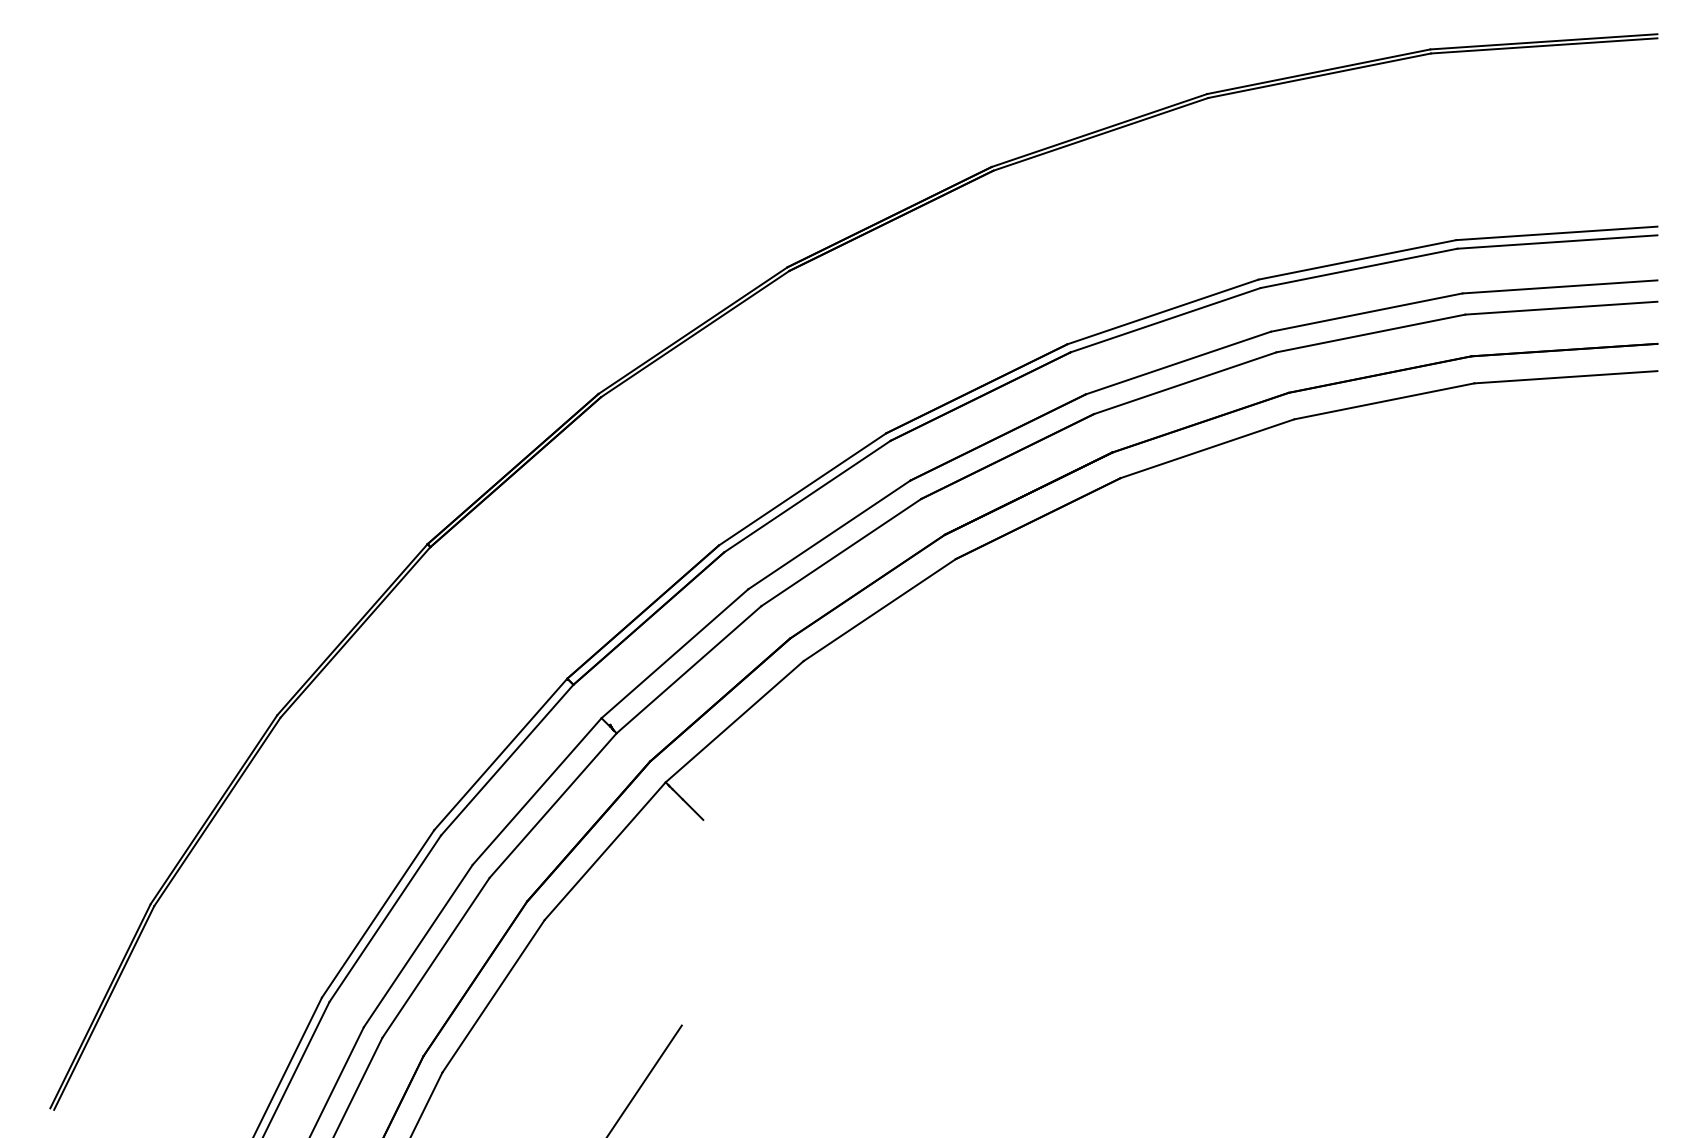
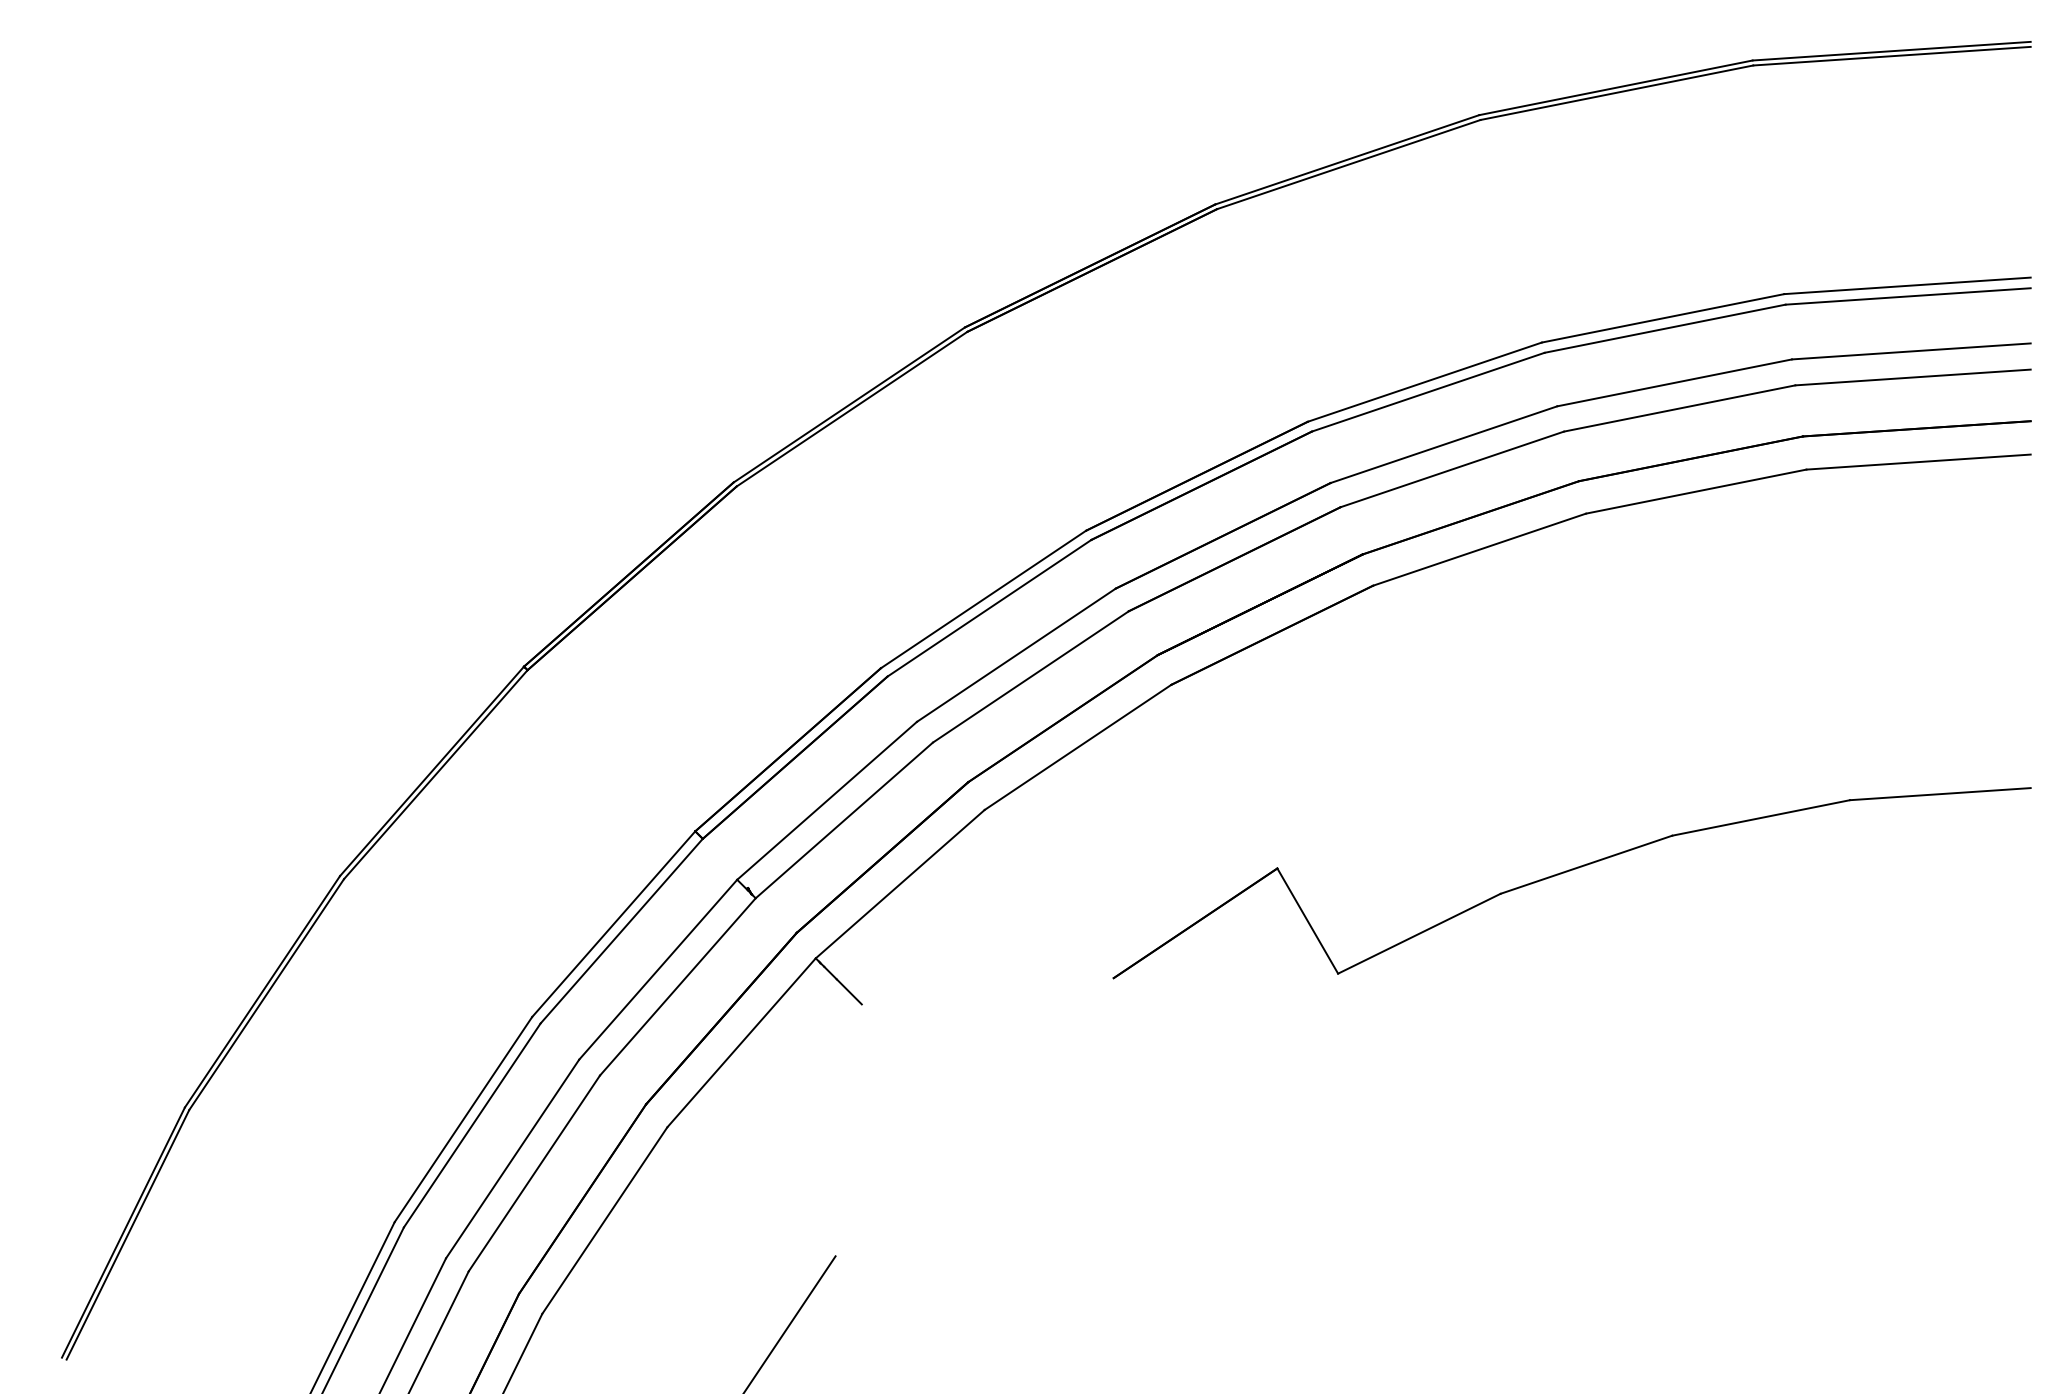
part: (1279, 712) -> (1567, 872), added

